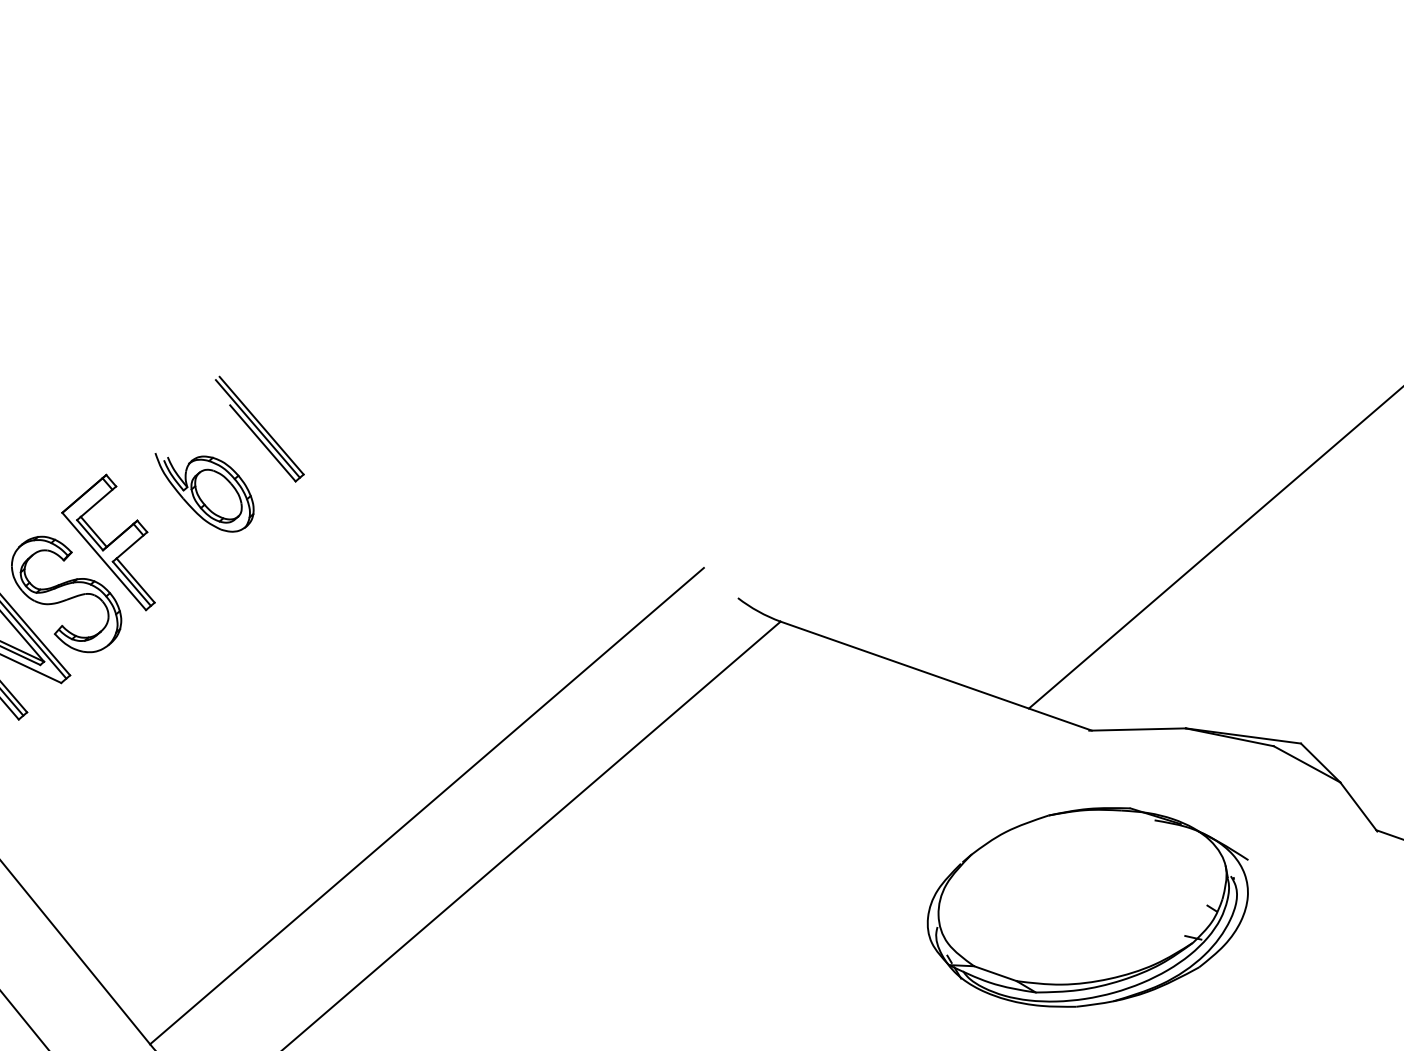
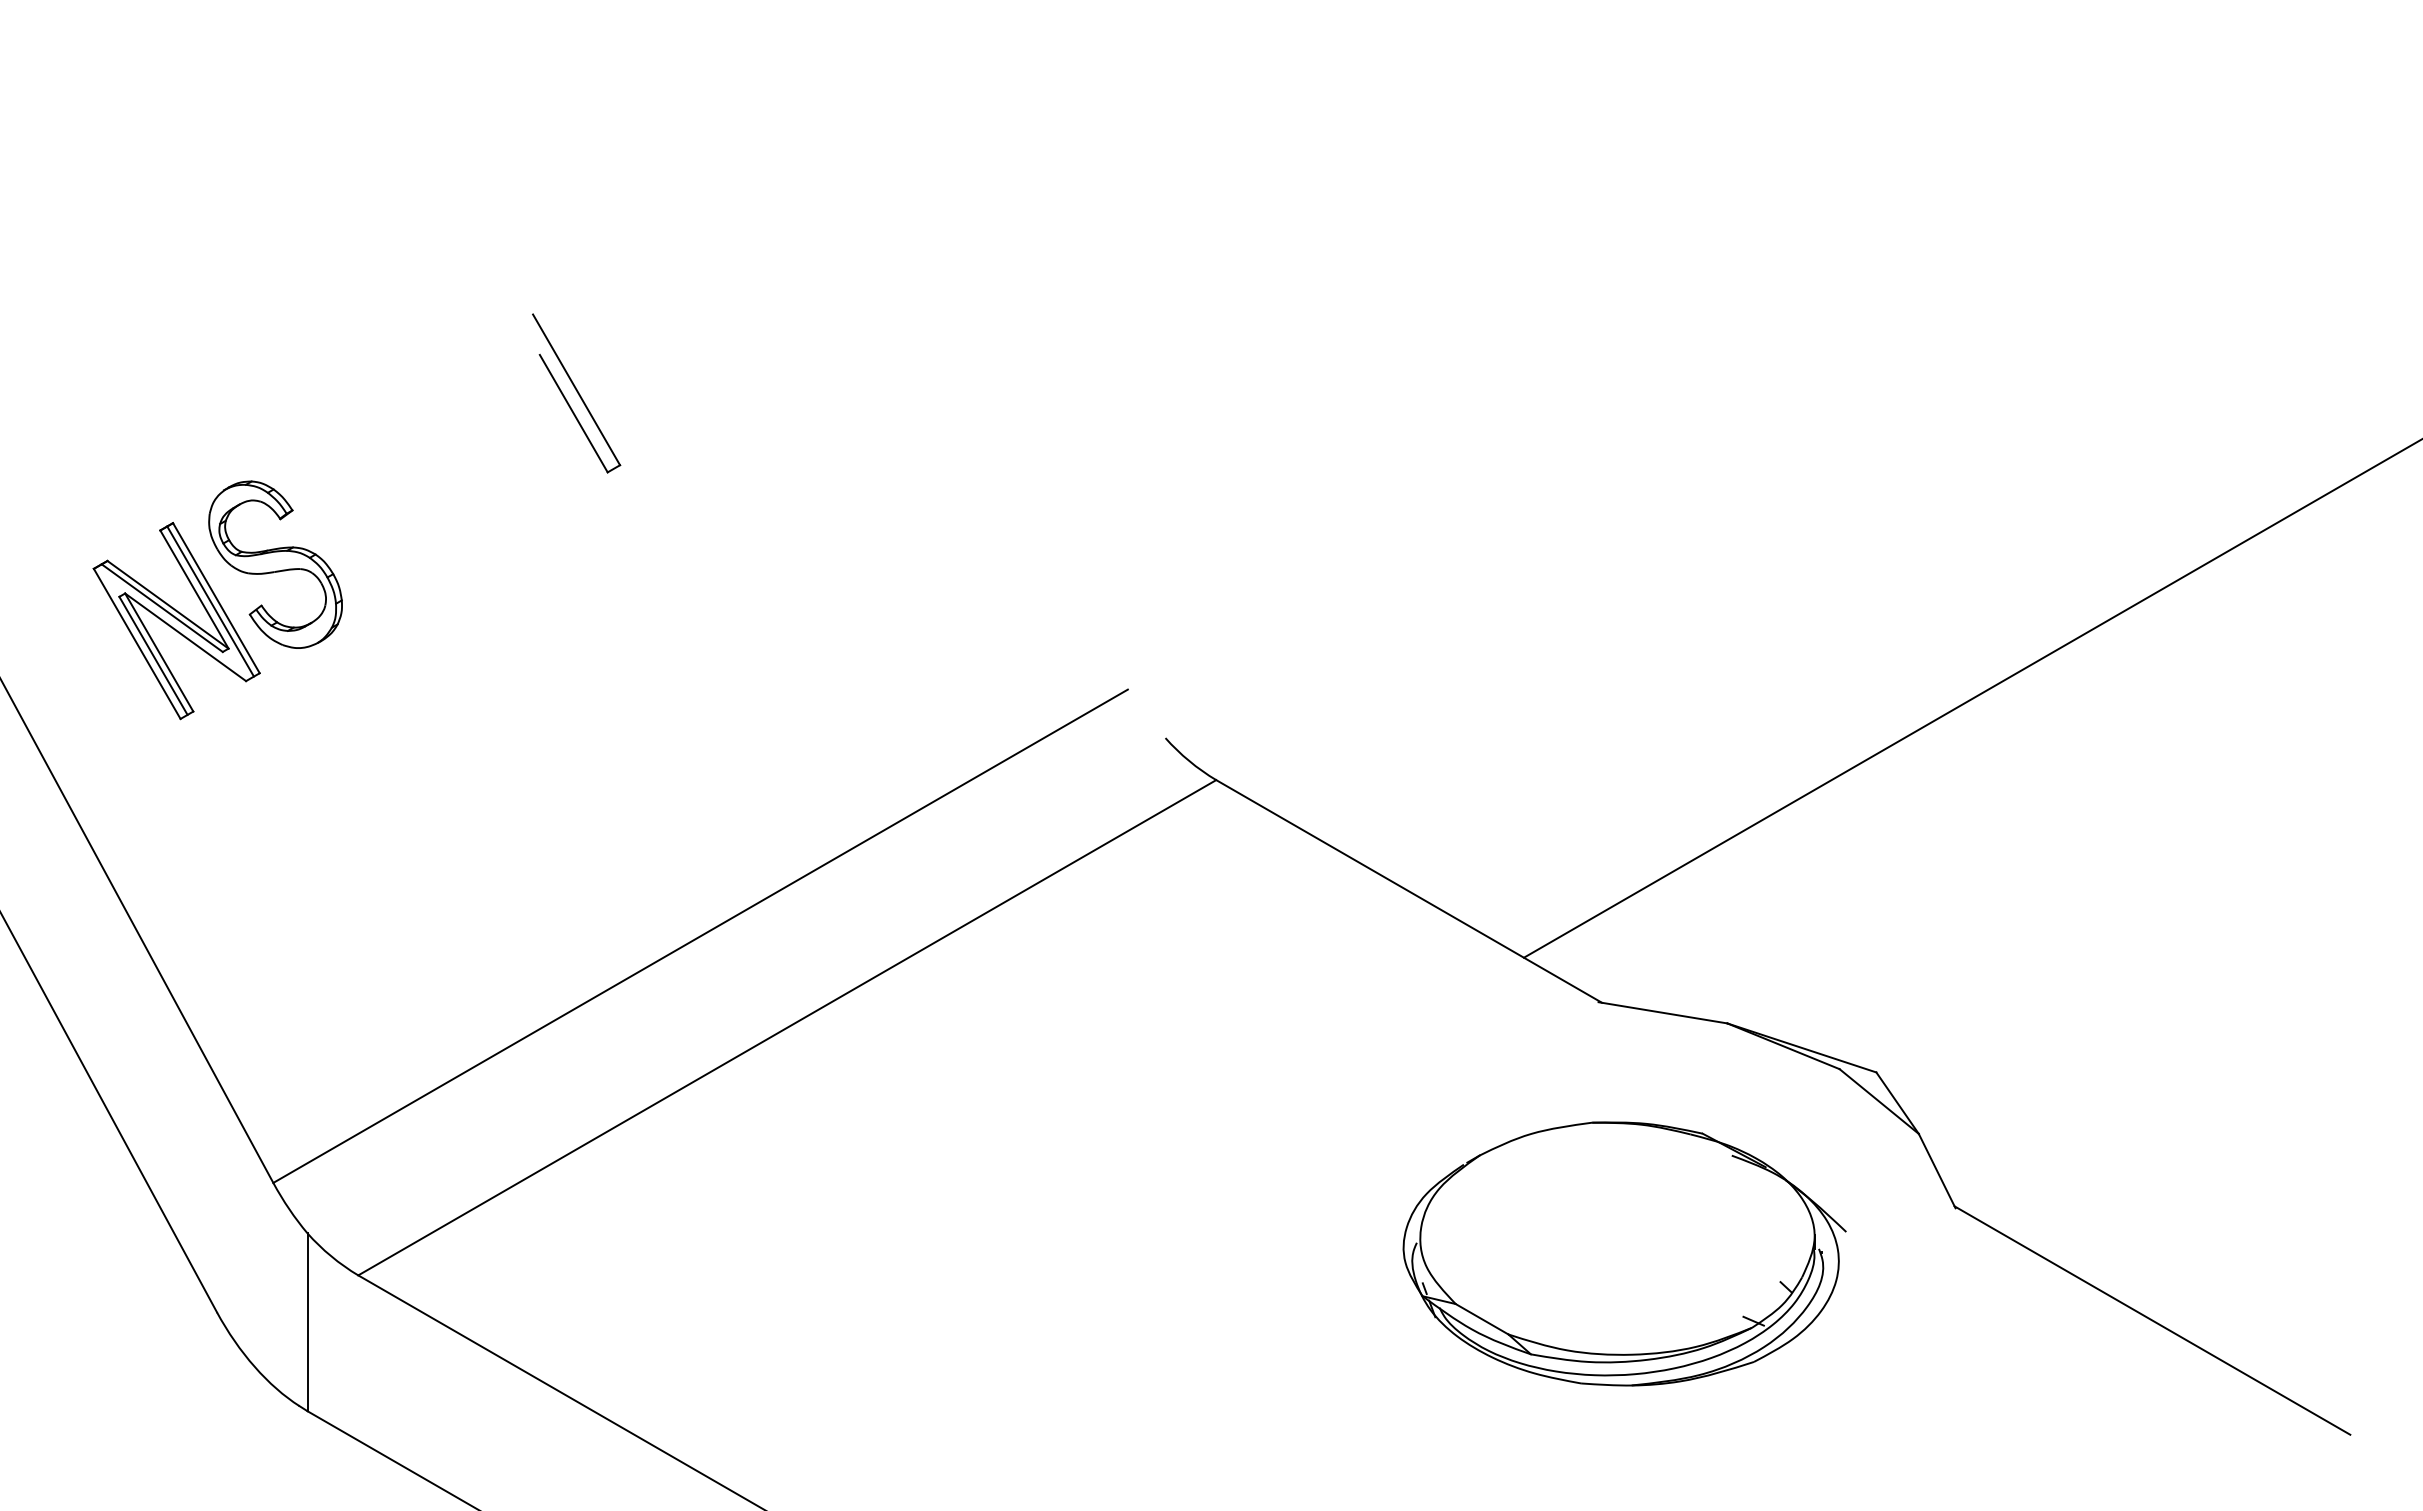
line: (257, 428) -> (570, 392), removed
part: (206, 490) -> (486, 461), removed
part: (109, 545) -> (344, 510), removed
part: (1090, 906) -> (1624, 1253), moved

